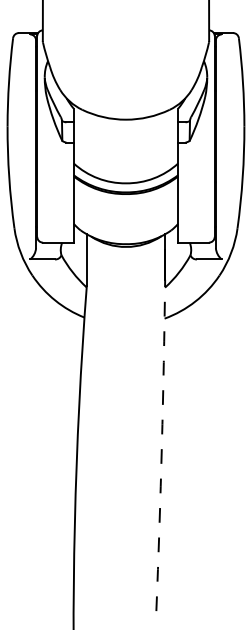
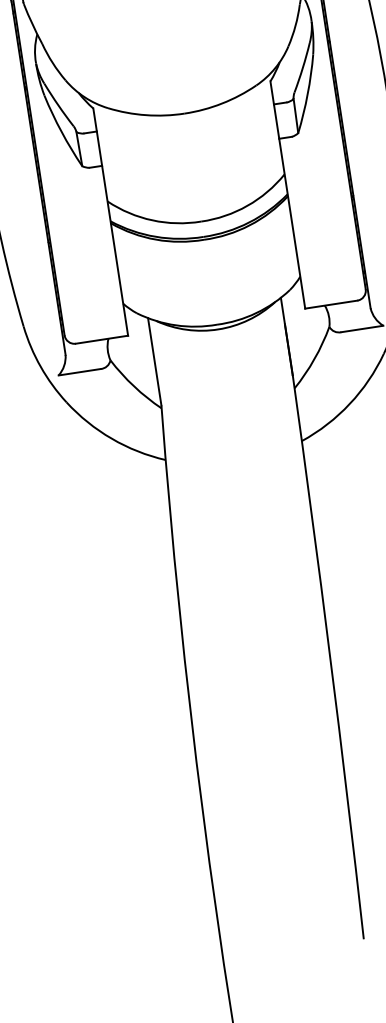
arc: (161, 445) -> (329, 657), dashed -> solid

